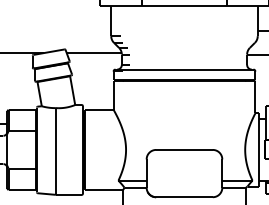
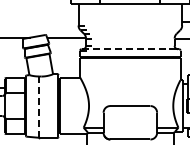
line: (177, 69) -> (125, 49), solid -> dashed
line: (56, 153) -> (39, 108), solid -> dashed

